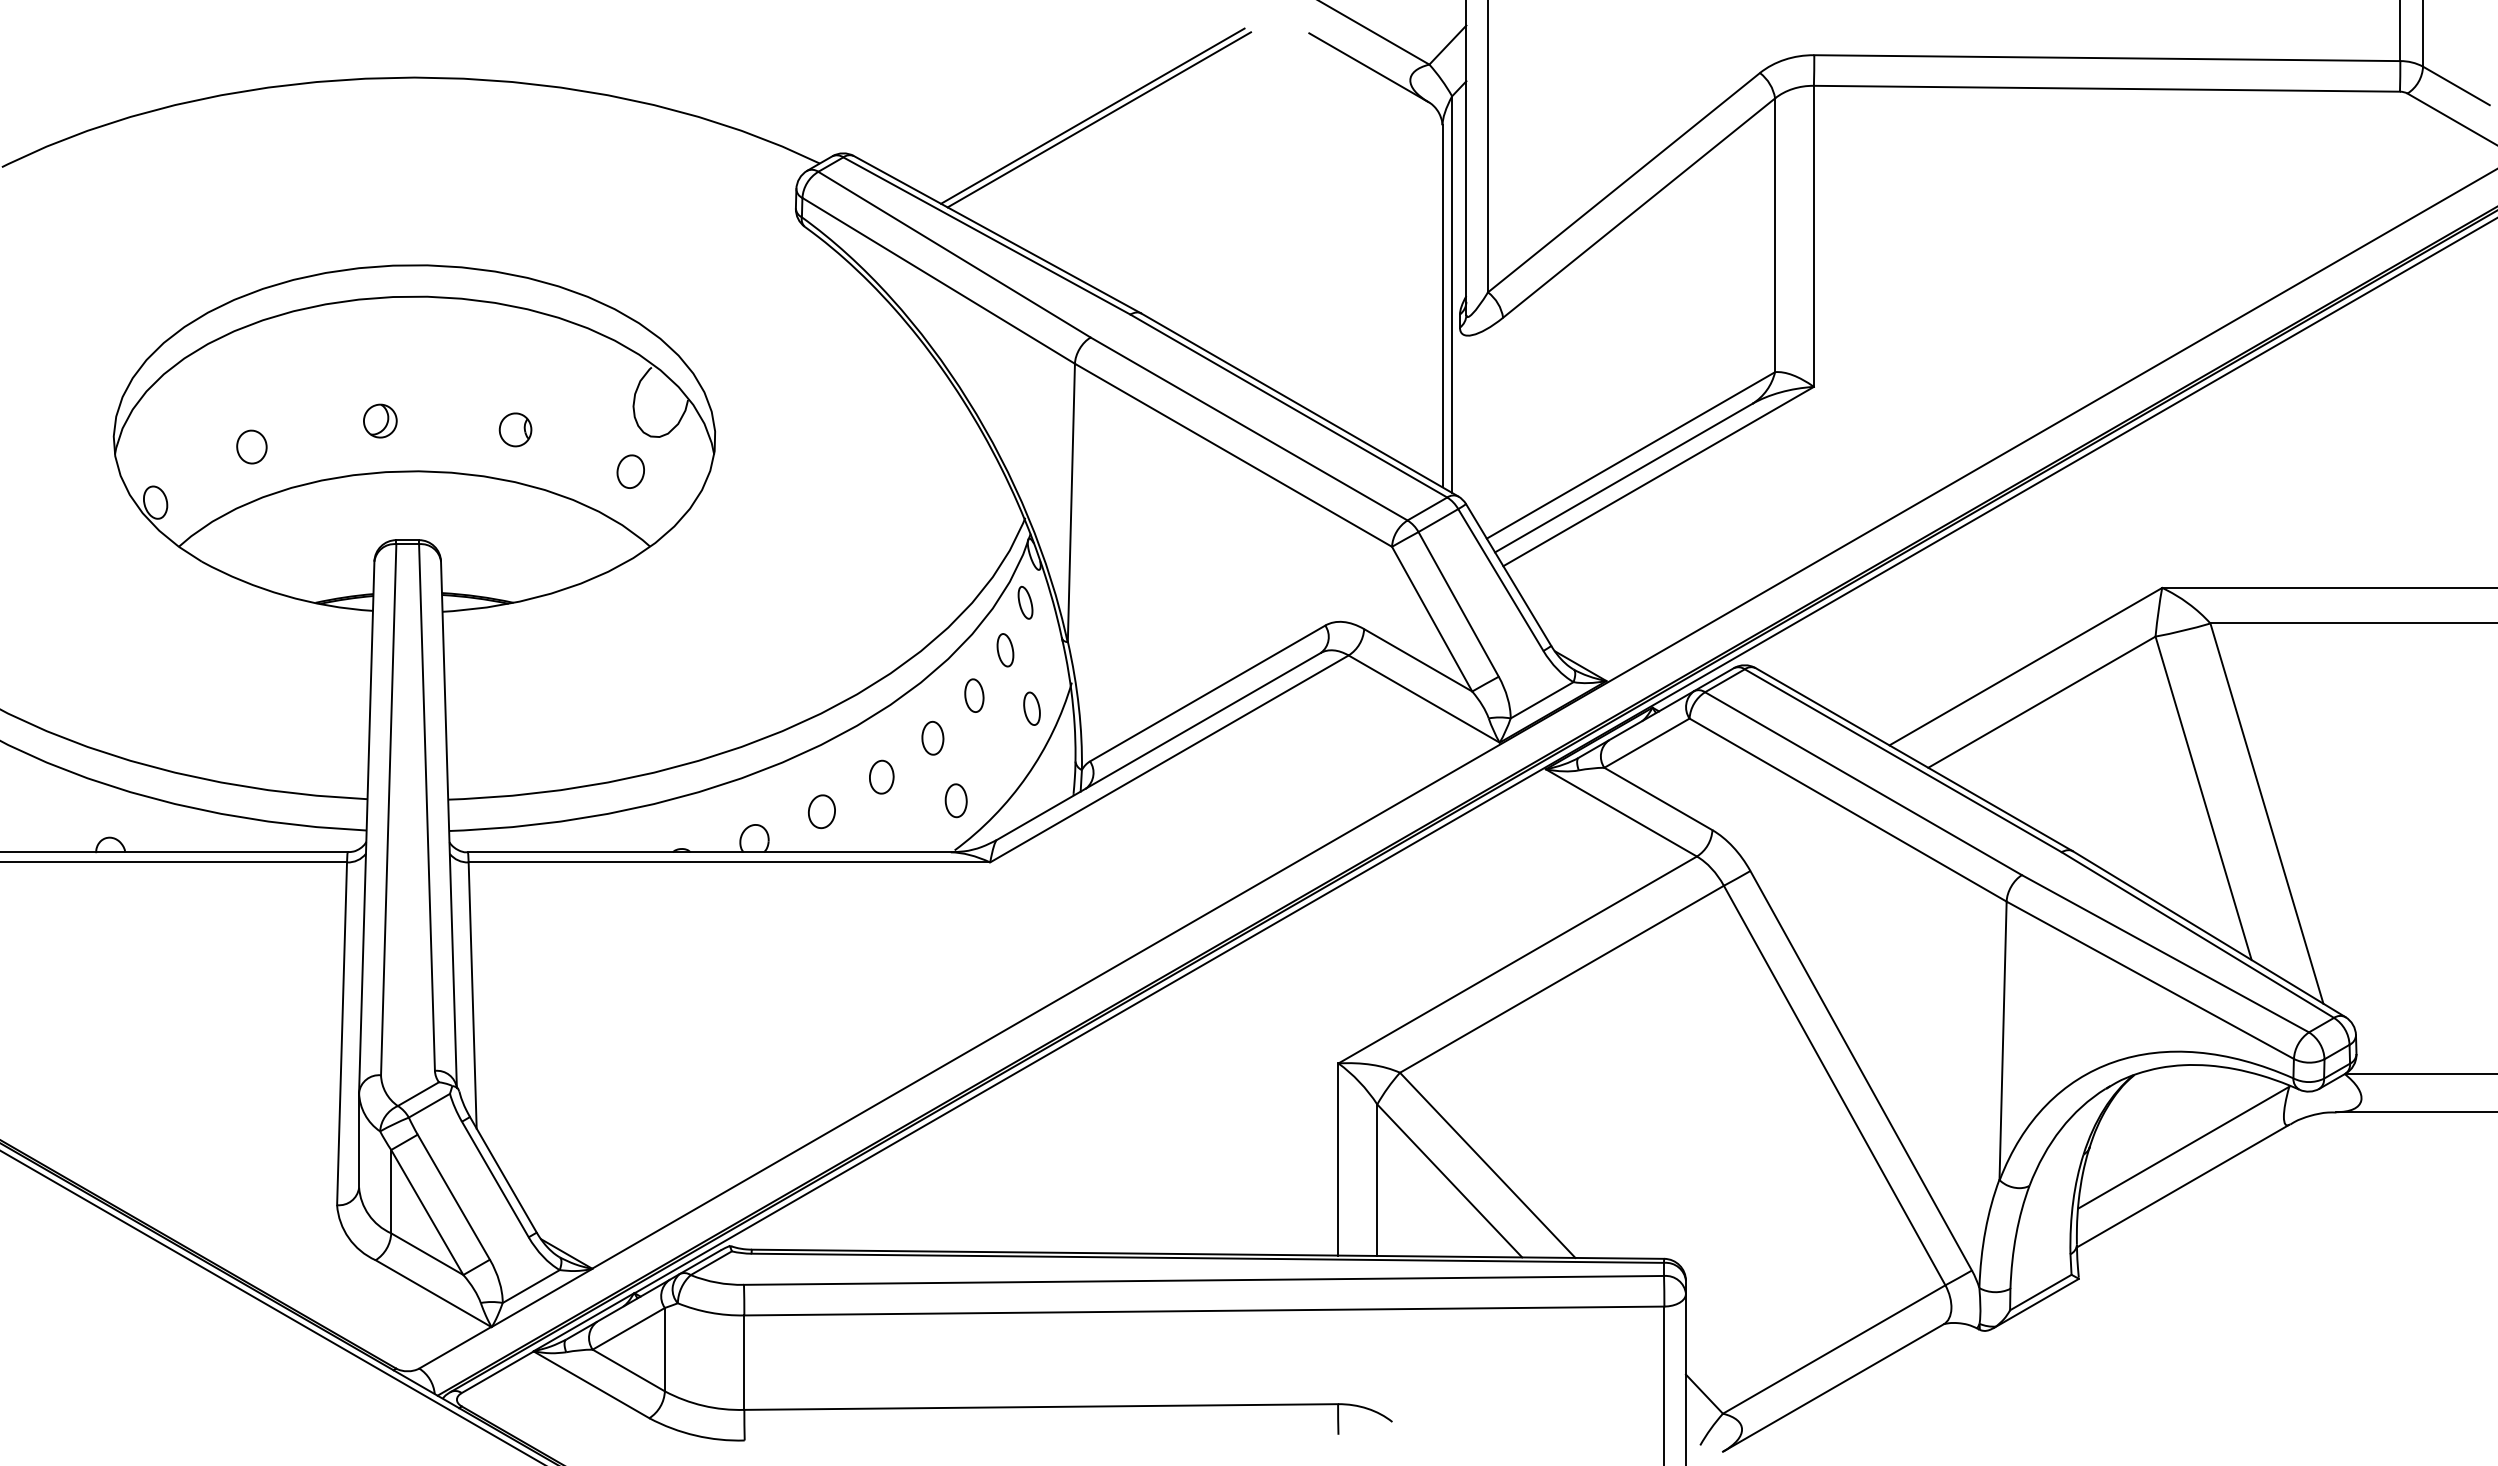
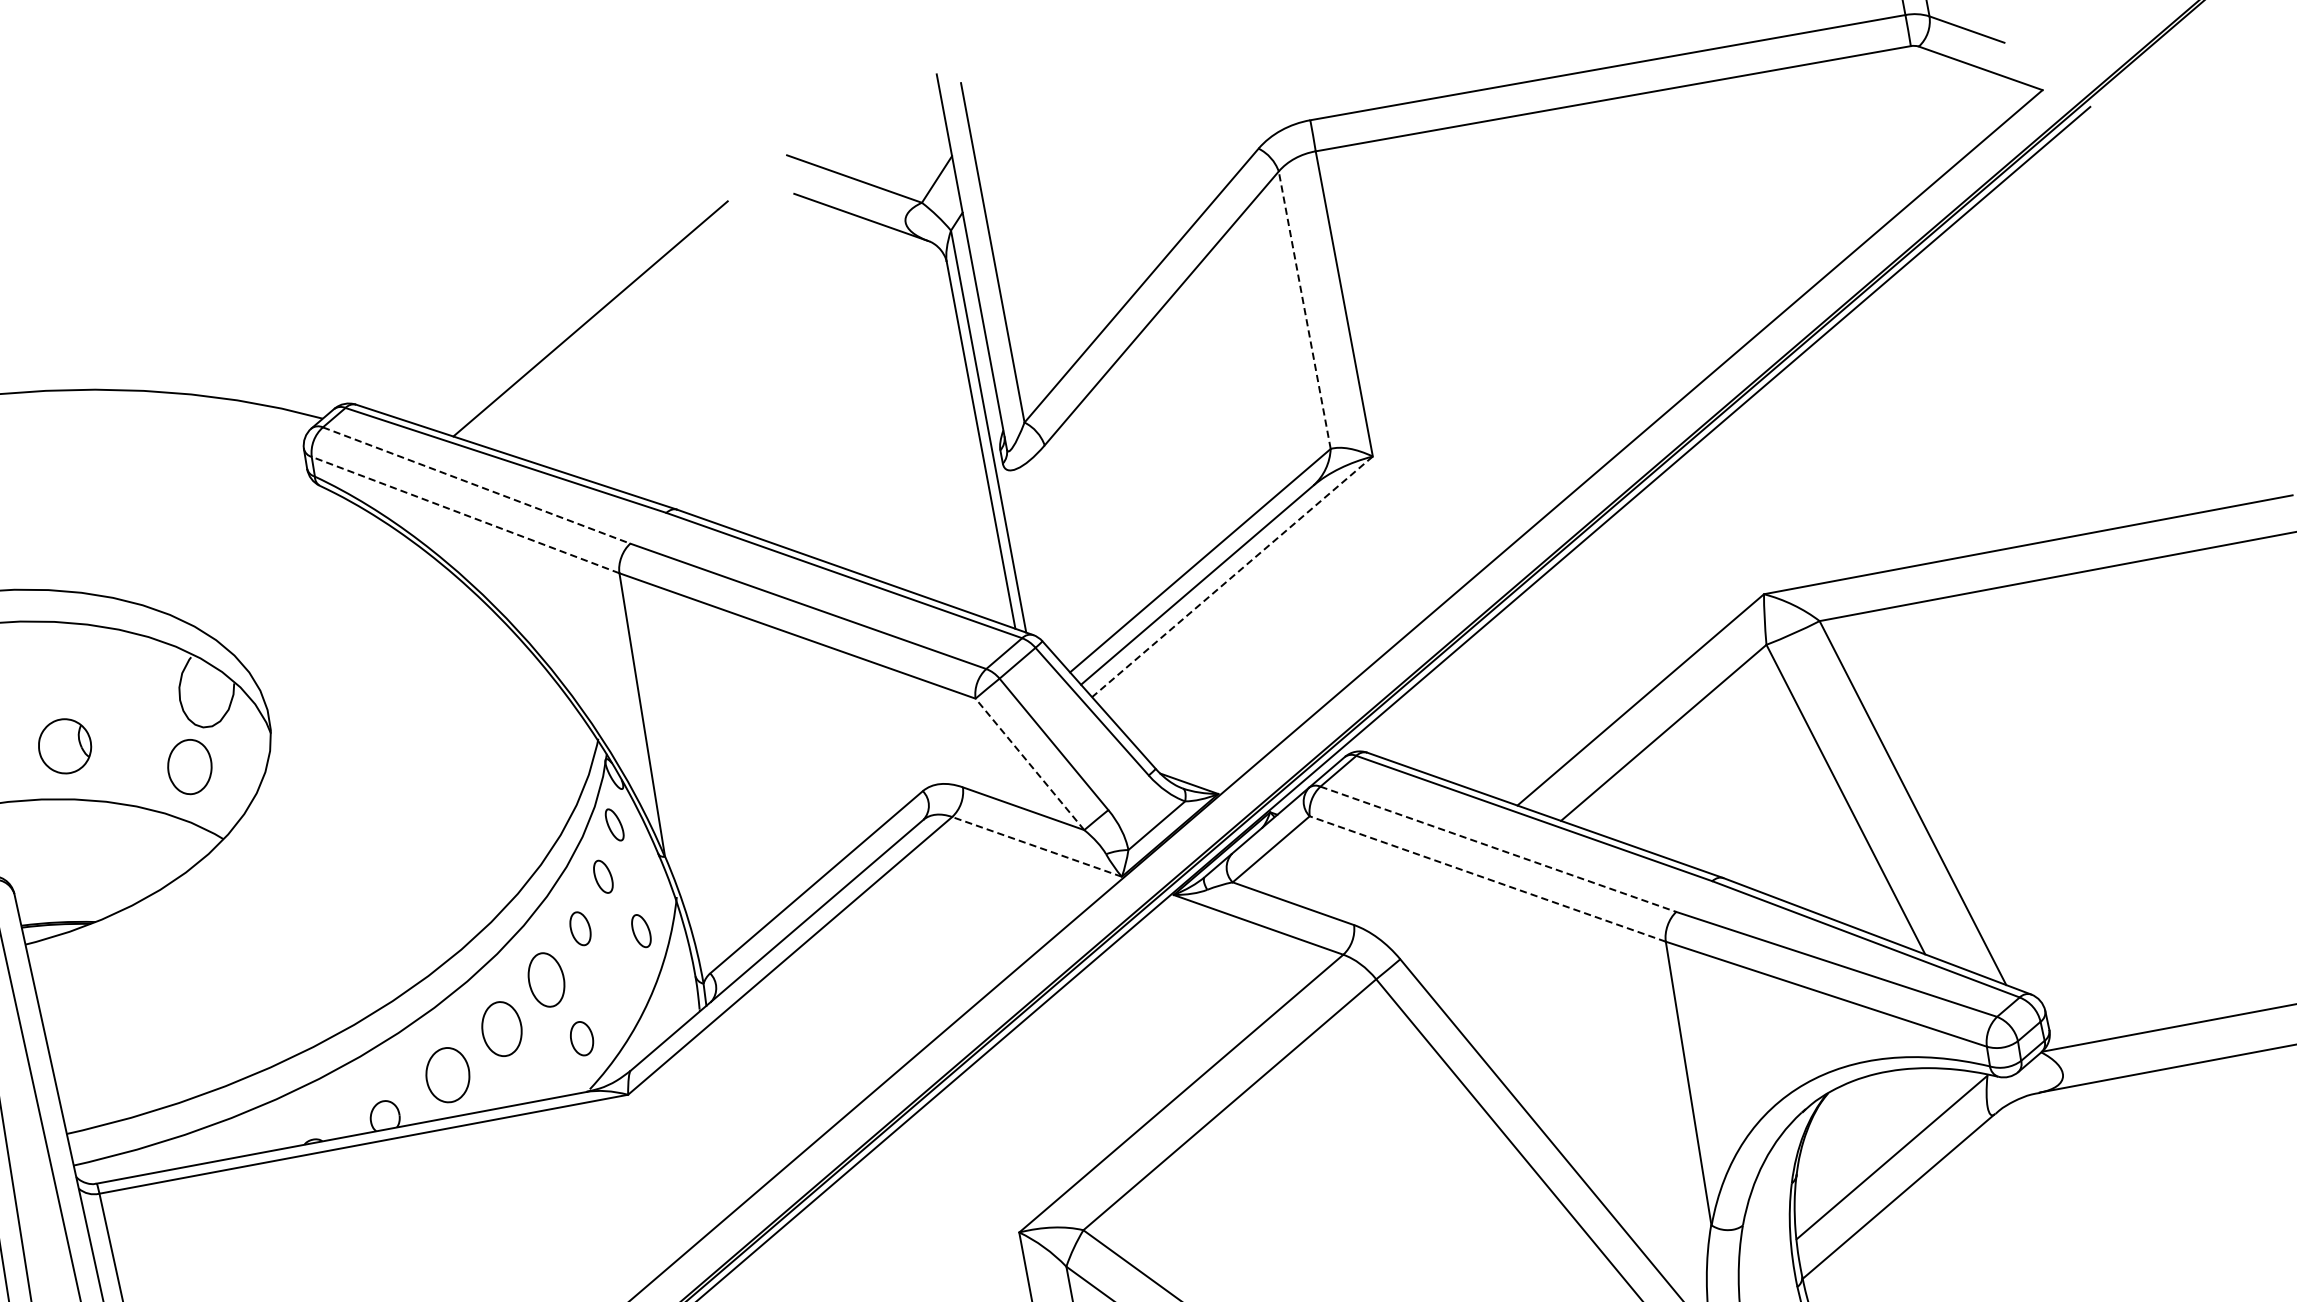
line: (1099, 119) -> (597, 321), removed
line: (1775, 235) -> (1305, 310), solid -> dashed
line: (954, 254) -> (476, 485), solid -> dashed
line: (938, 280) -> (465, 514), solid -> dashed
part: (515, 429) -> (64, 746), size x1.6
part: (630, 471) -> (189, 766), size x1.6
line: (1658, 476) -> (1232, 576), solid -> dashed
line: (1432, 619) -> (1030, 764), solid -> dashed
line: (1423, 698) -> (1036, 846), solid -> dashed
part: (932, 737) -> (545, 979), size x1.6
part: (881, 776) -> (501, 1028), size x1.6
line: (1863, 783) -> (1498, 849), solid -> dashed
line: (1847, 809) -> (1487, 878), solid -> dashed
part: (821, 811) -> (447, 1075), size x1.6

